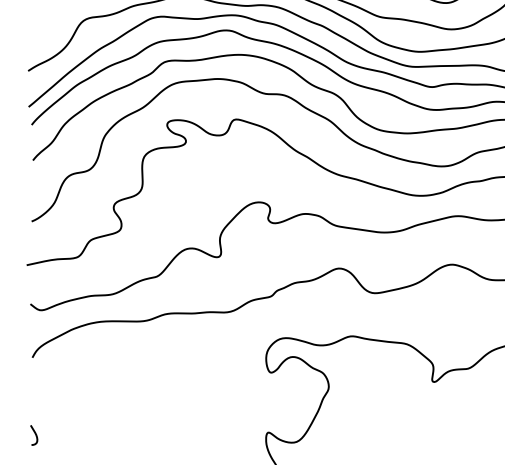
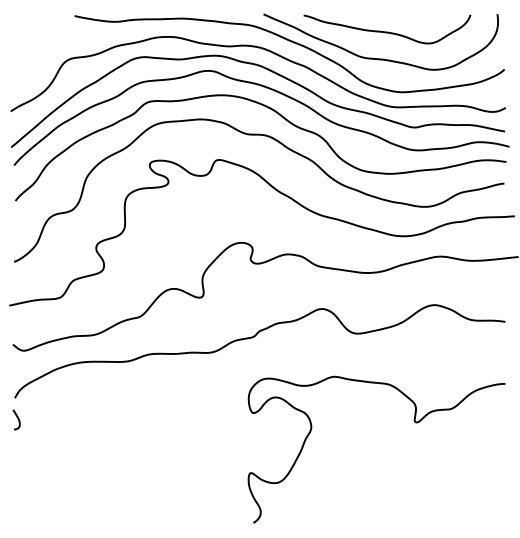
curve: (34, 435) -> (17, 419), moved

